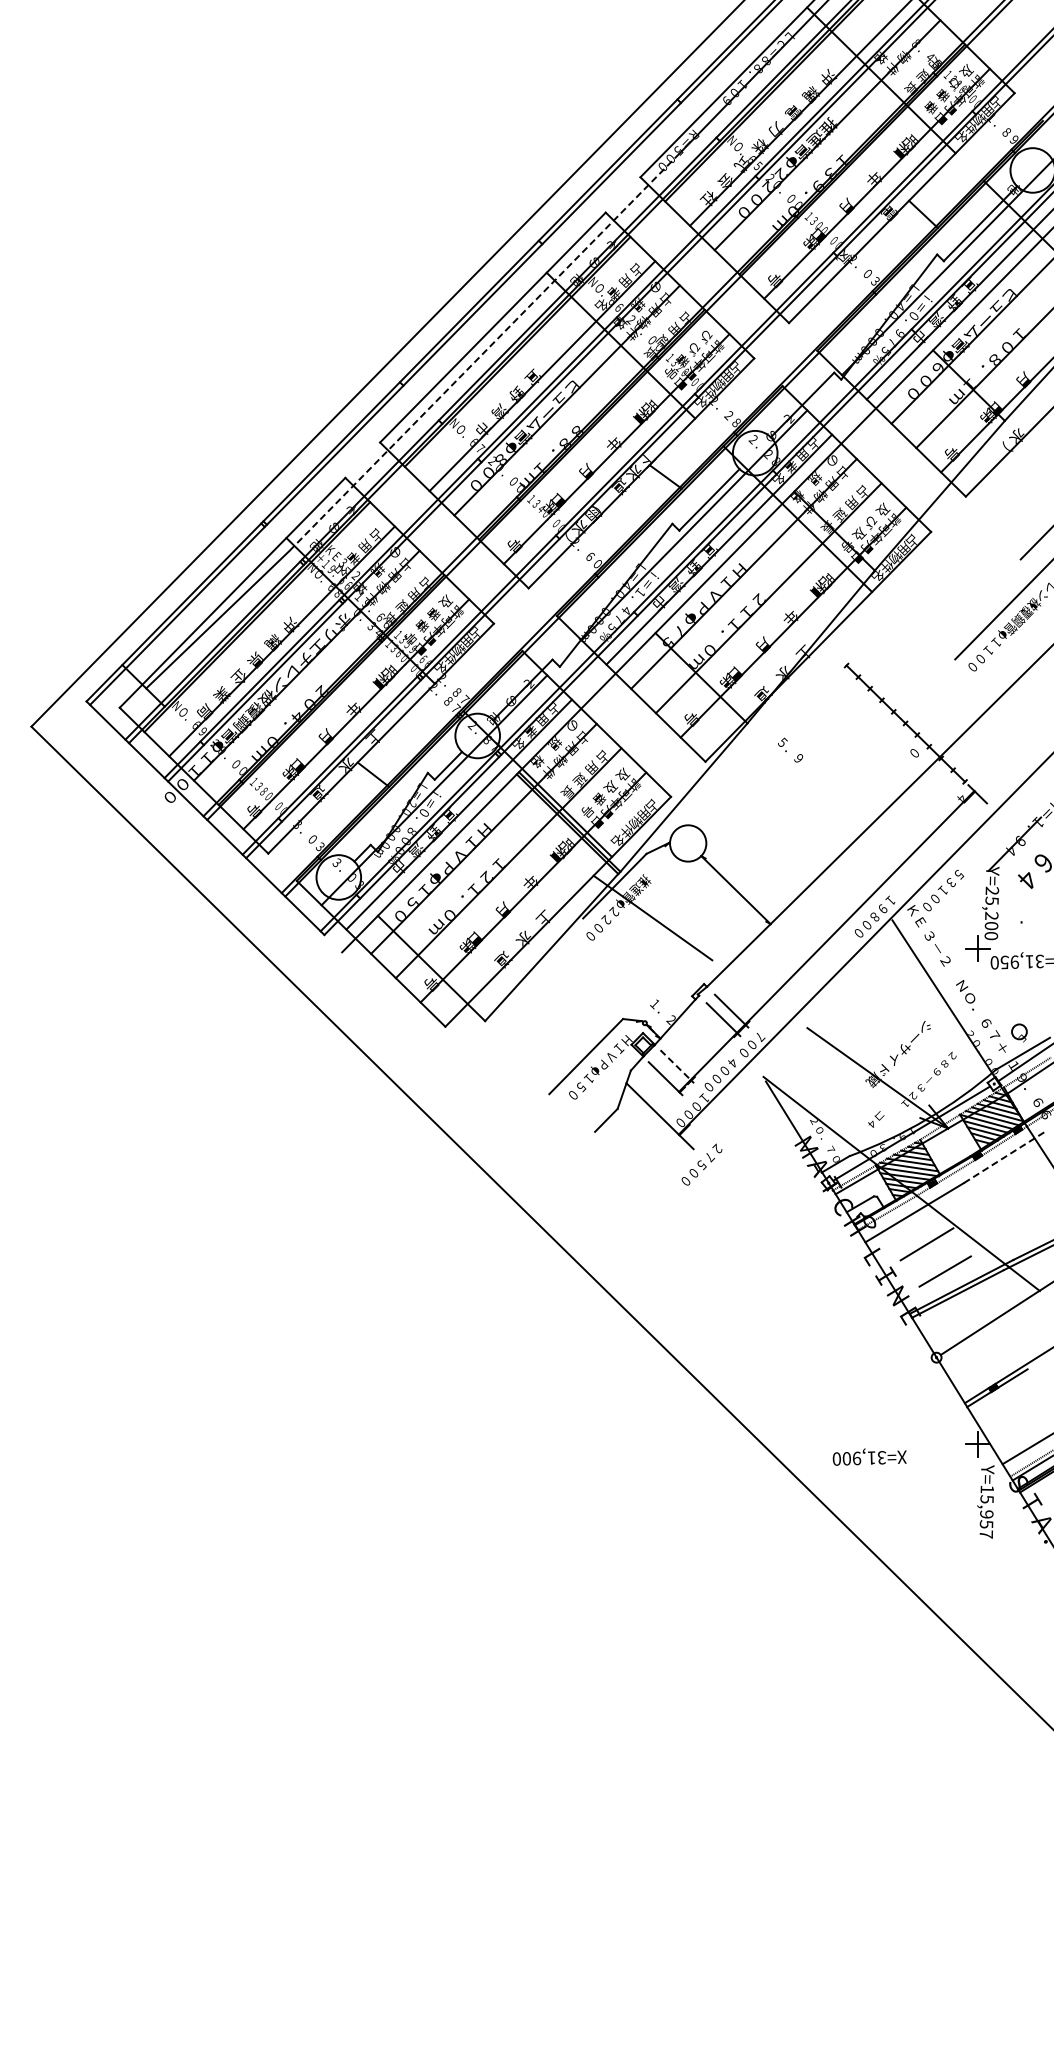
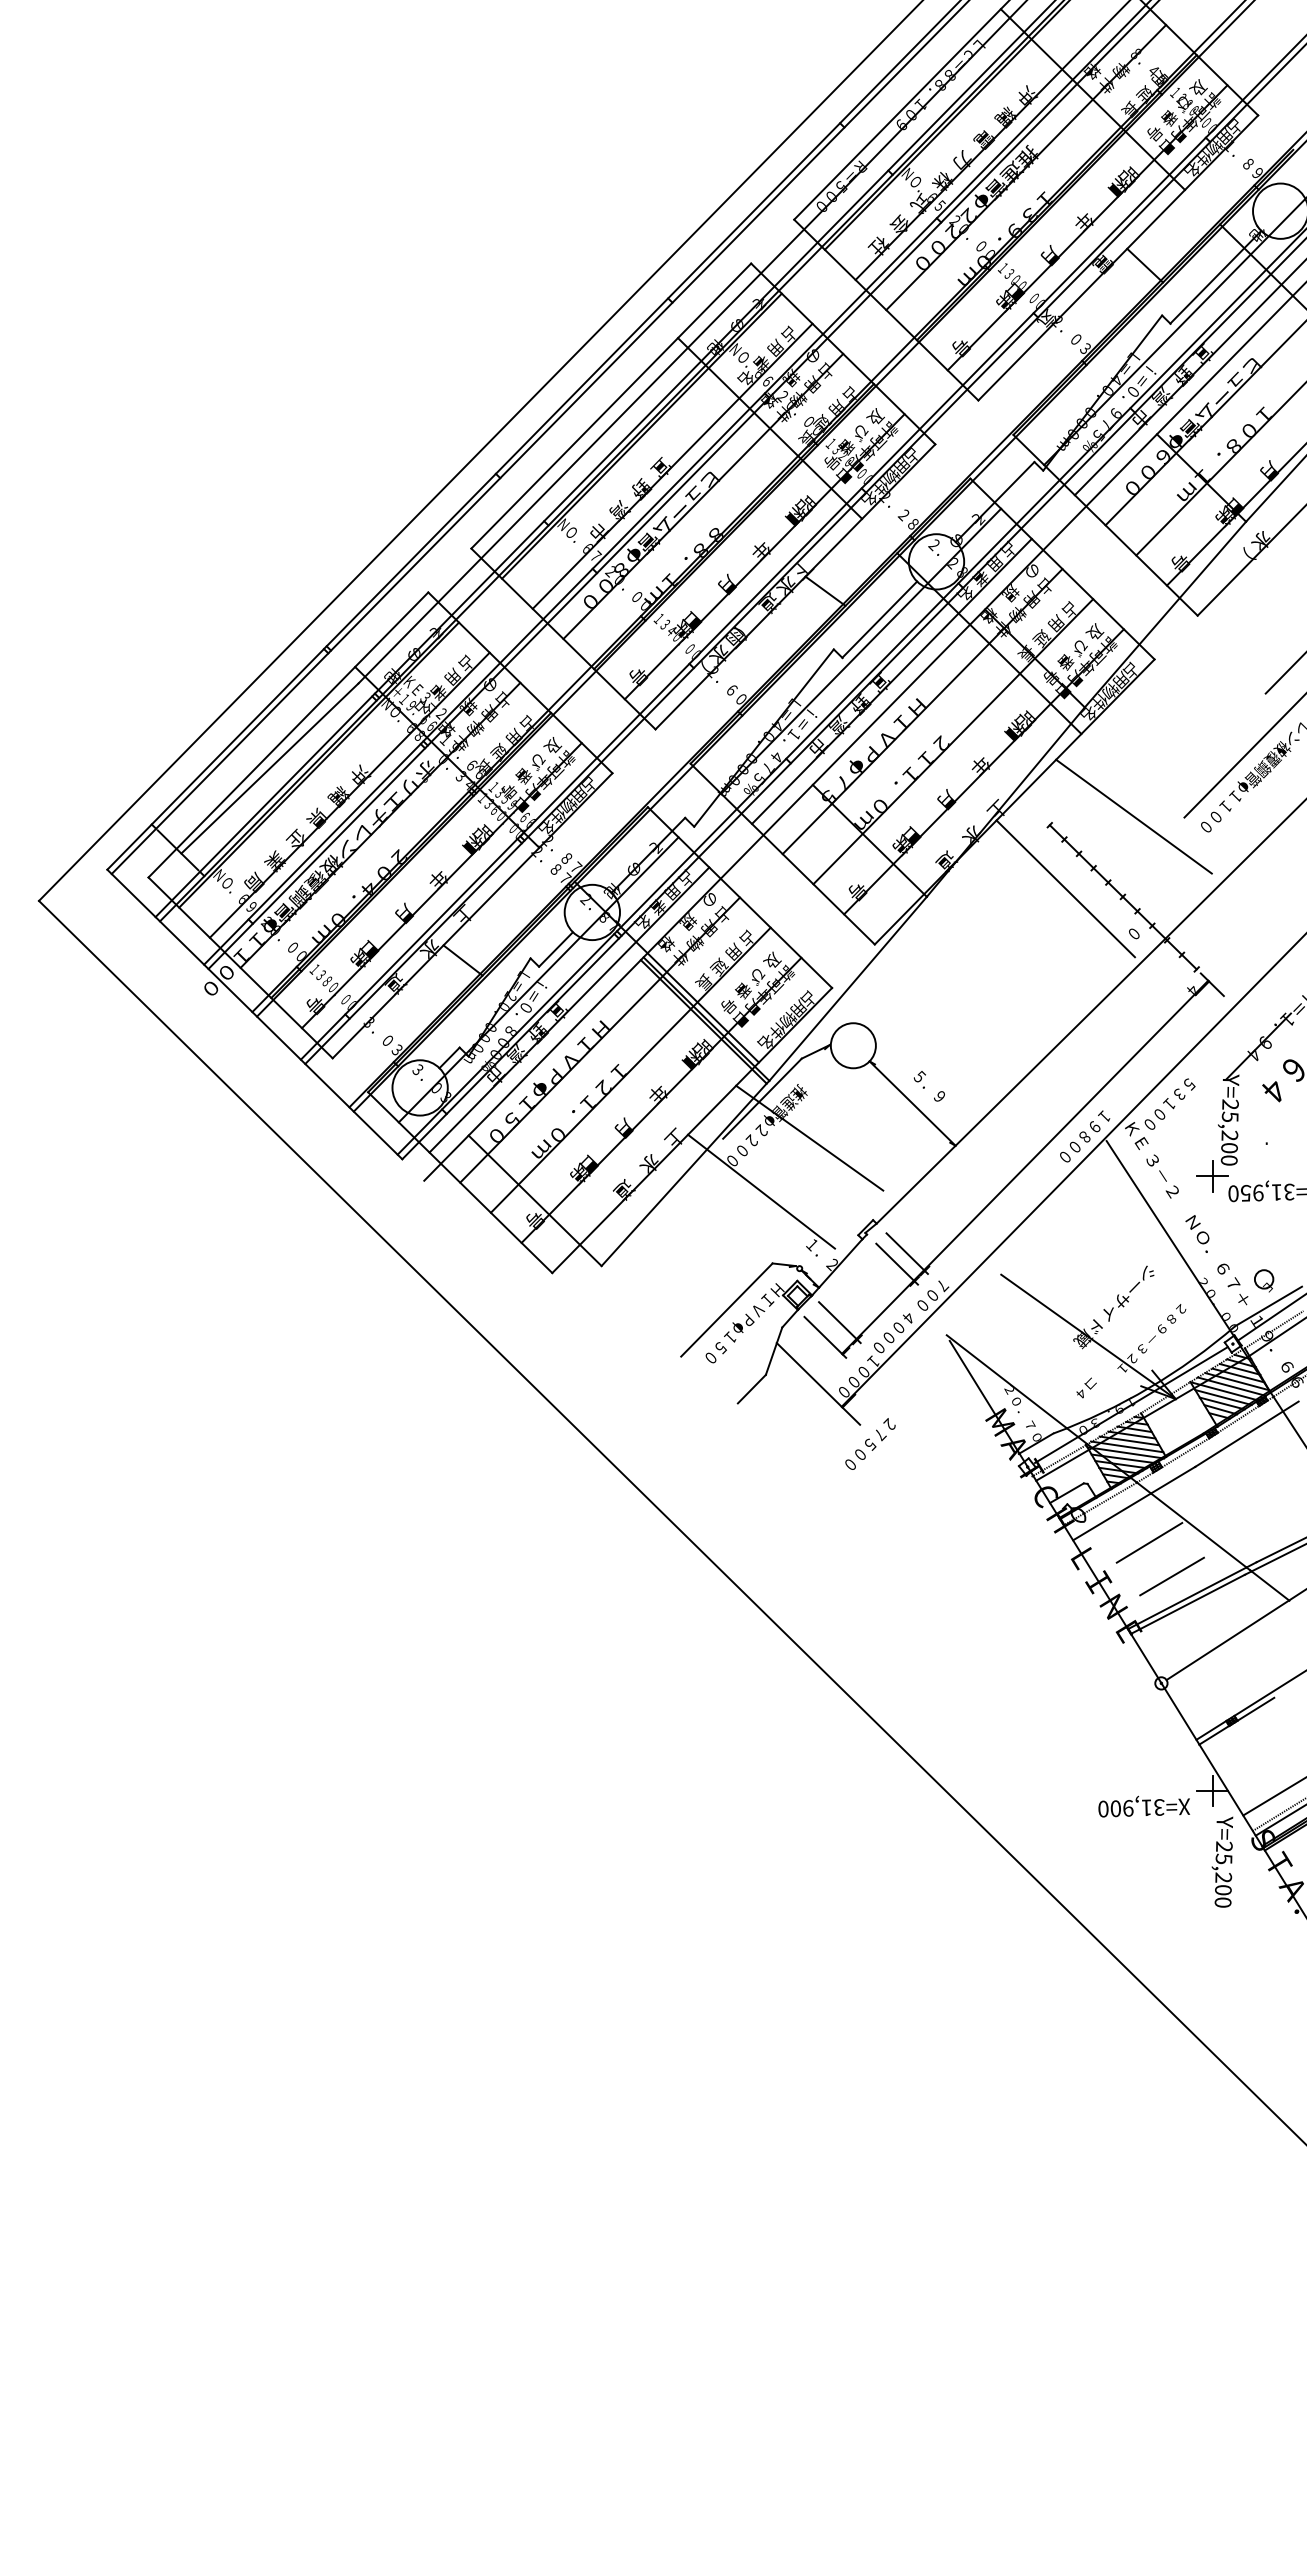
text: (930, 107) -> (1153, 133), 番 -> 号
text: (705, 336) -> (874, 417), び -> 及
line: (484, 352) -> (600, 436), dashed -> solid
text: (858, 533) -> (1064, 661), 及 -> 番
text: (433, 614) -> (537, 761), 番 -> び
line: (914, 658) -> (1134, 816), added
line: (859, 716) -> (1065, 888), added
text: (790, 749) -> (929, 1085), moved
text: (610, 787) -> (757, 976), 及 -> び
line: (613, 961) -> (760, 1192), added
line: (677, 1066) -> (840, 1322), dashed -> solid
line: (1006, 1156) -> (1248, 1433), dashed -> solid
text: (869, 1456) -> (1143, 1805), moved
text: (986, 1511) -> (1223, 1874), Y=15,957 -> Y=25,200

